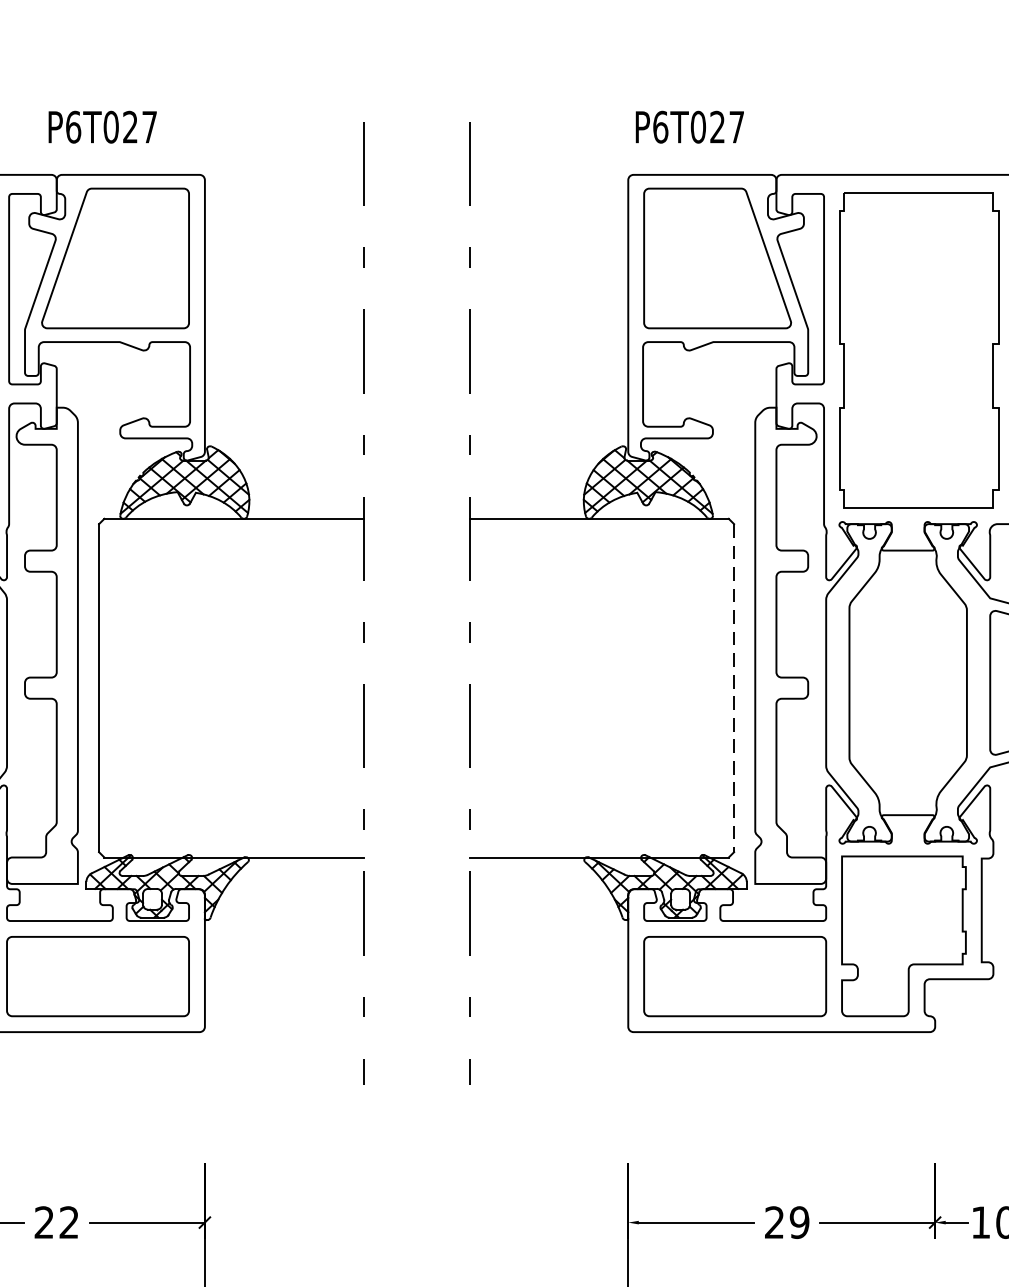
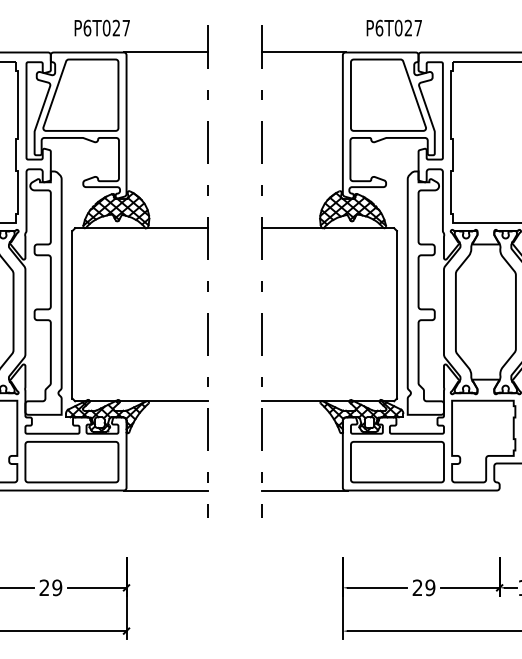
text: (101, 125) -> (101, 27), moved
text: (688, 125) -> (393, 27), moved
line: (281, 174) -> (165, 52), added
line: (551, 174) -> (303, 52), added
line: (733, 687) -> (396, 314), dashed -> solid
line: (281, 1032) -> (165, 490), added
line: (553, 1032) -> (304, 490), added
text: (69, 1221) -> (57, 587), 22 -> 29

